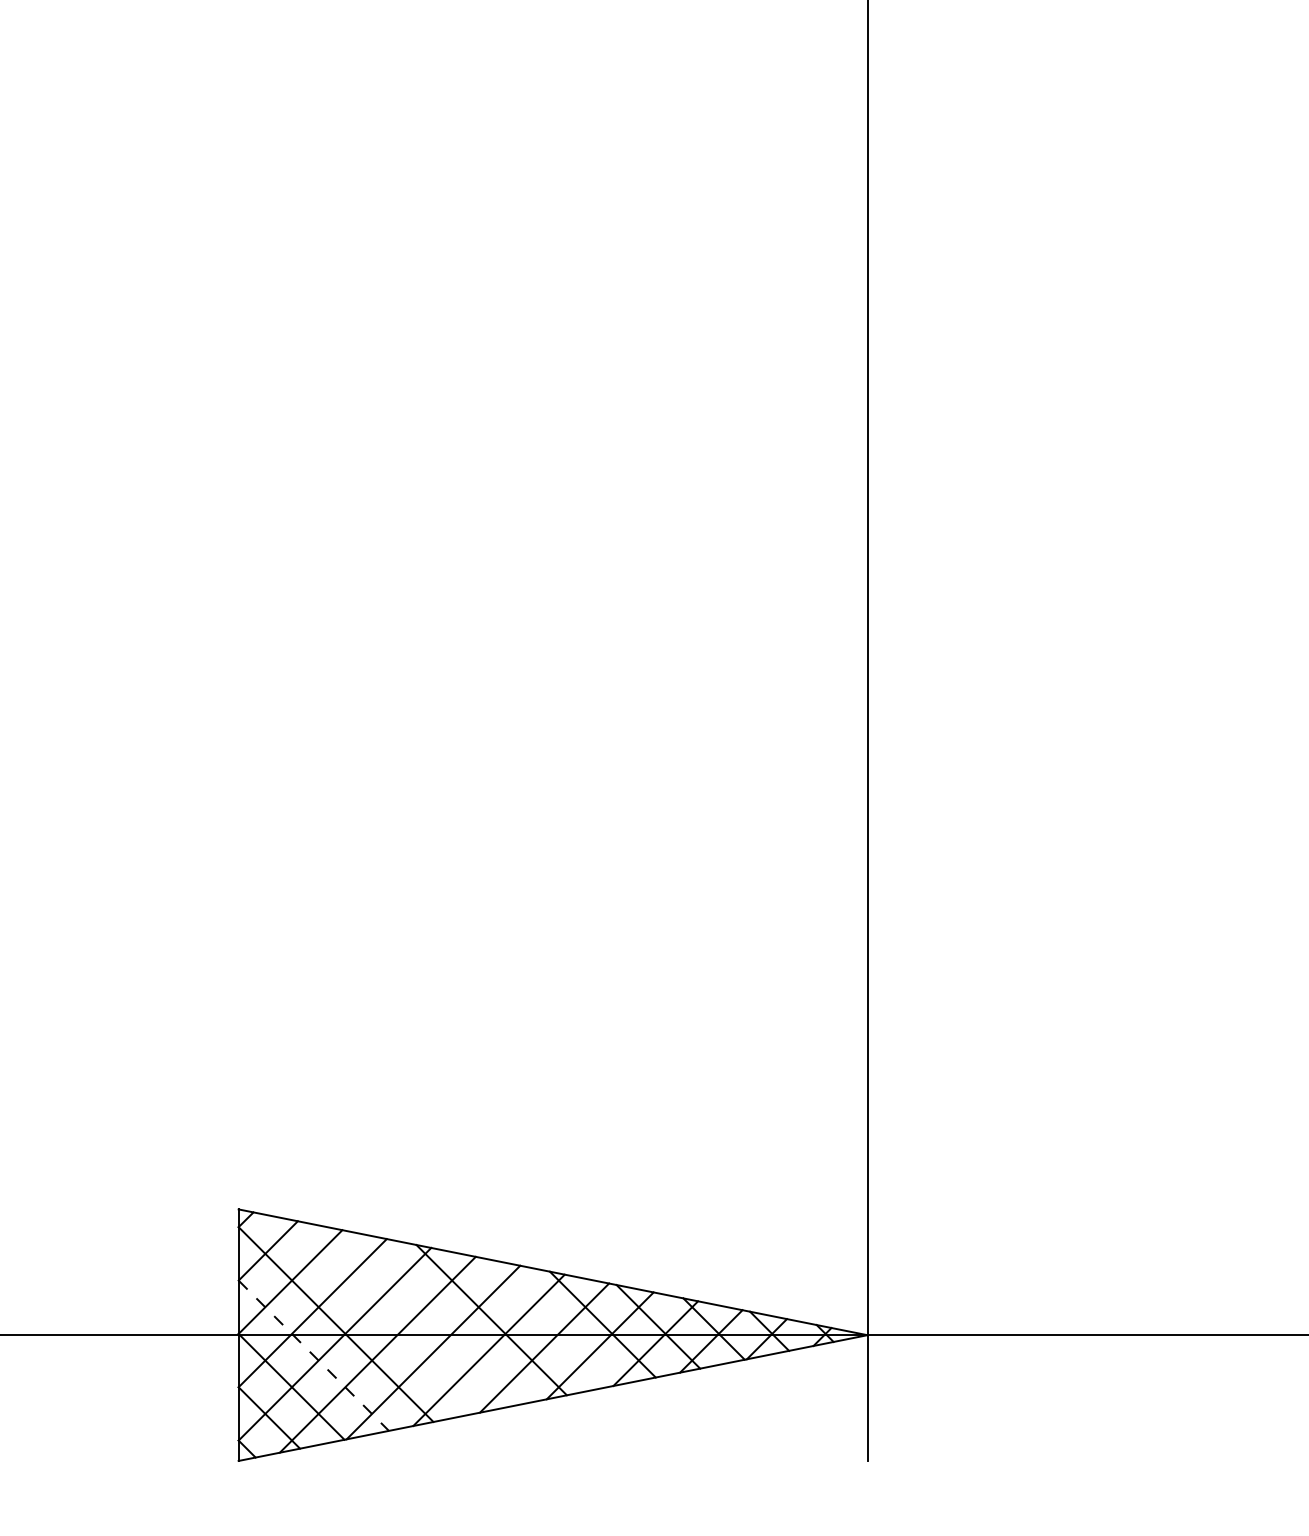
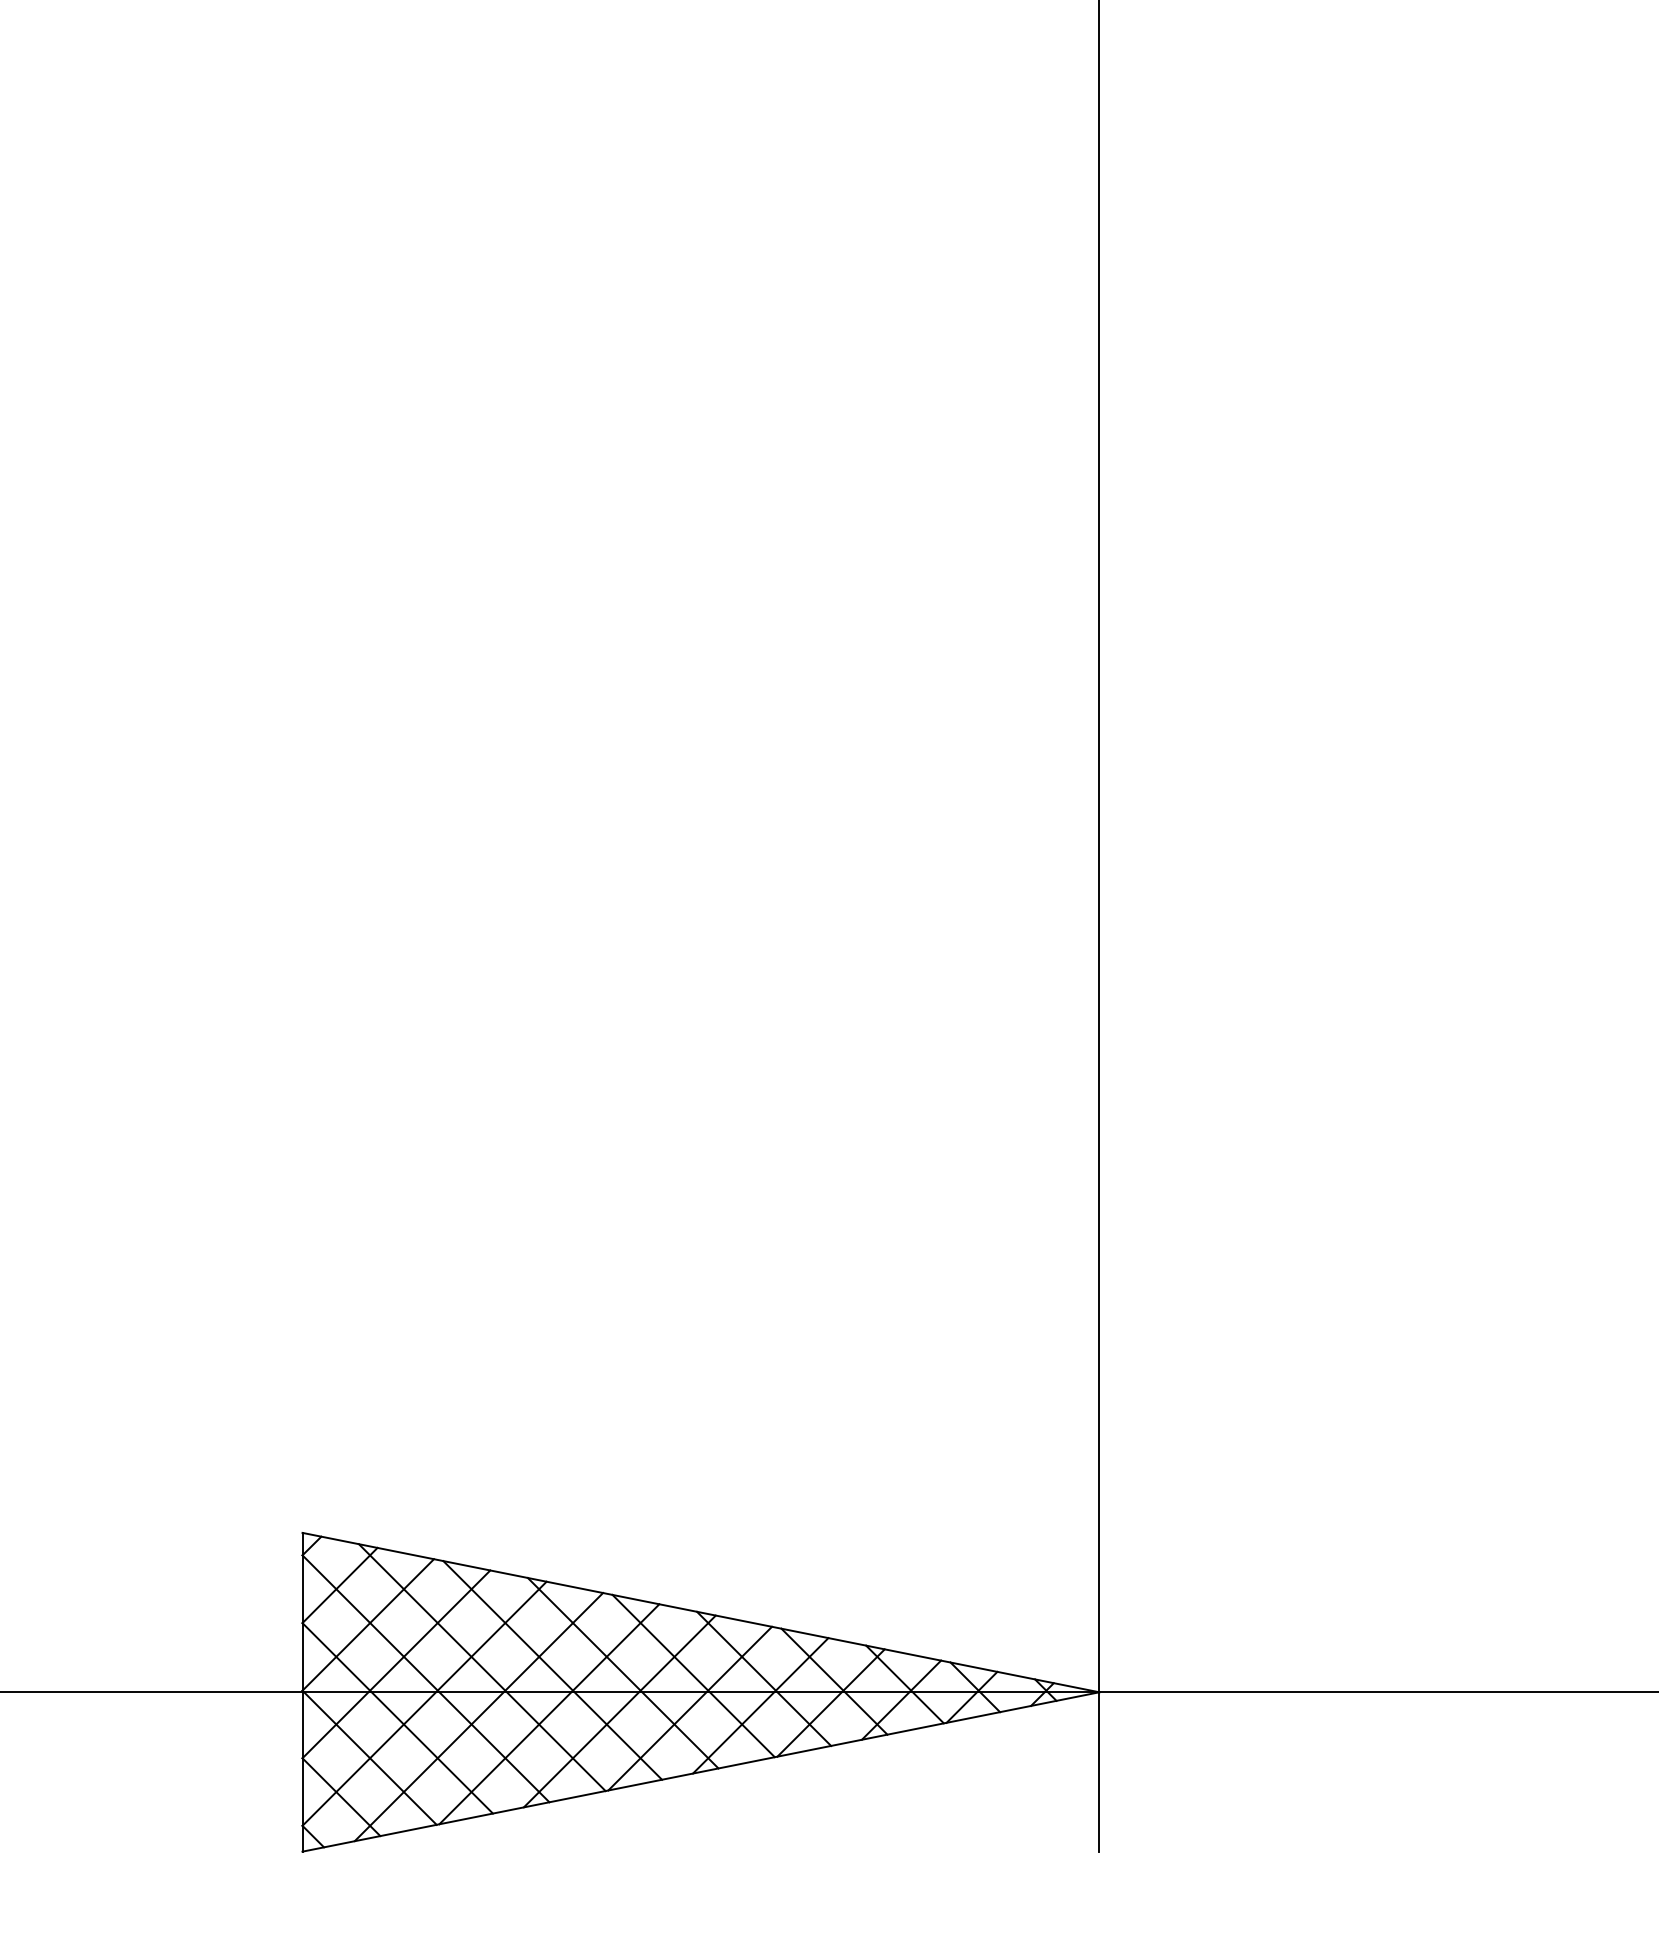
line: (379, 1315) -> (481, 1667), added
line: (435, 1318) -> (552, 1670), added
line: (547, 1321) -> (693, 1675), added
line: (313, 1355) -> (397, 1718), dashed -> solid

